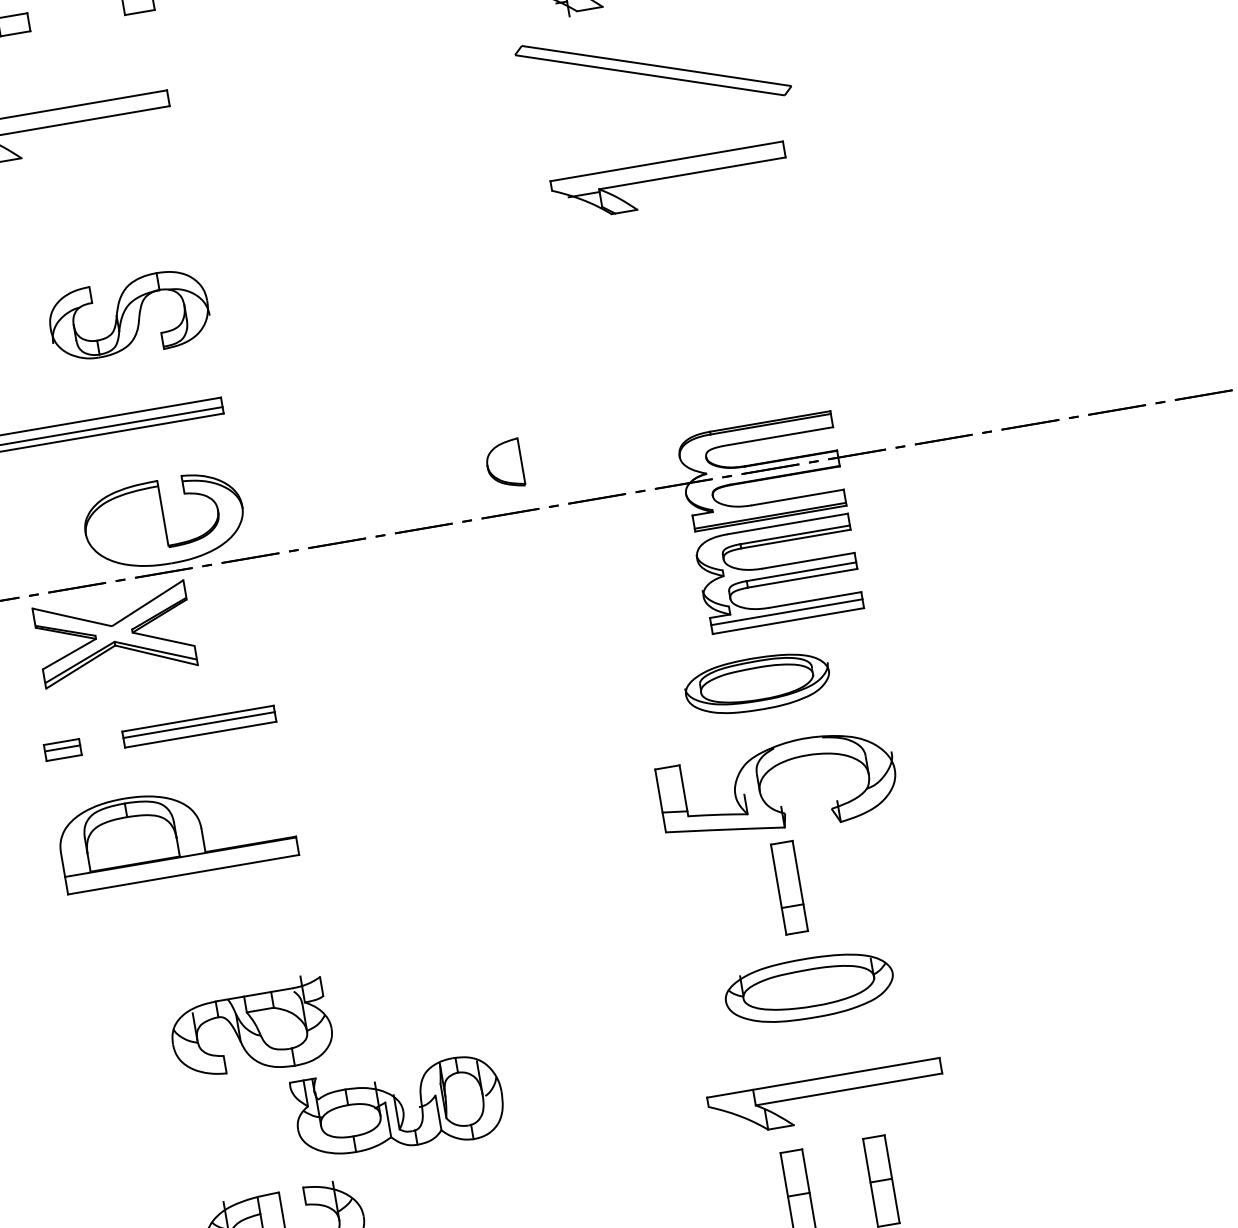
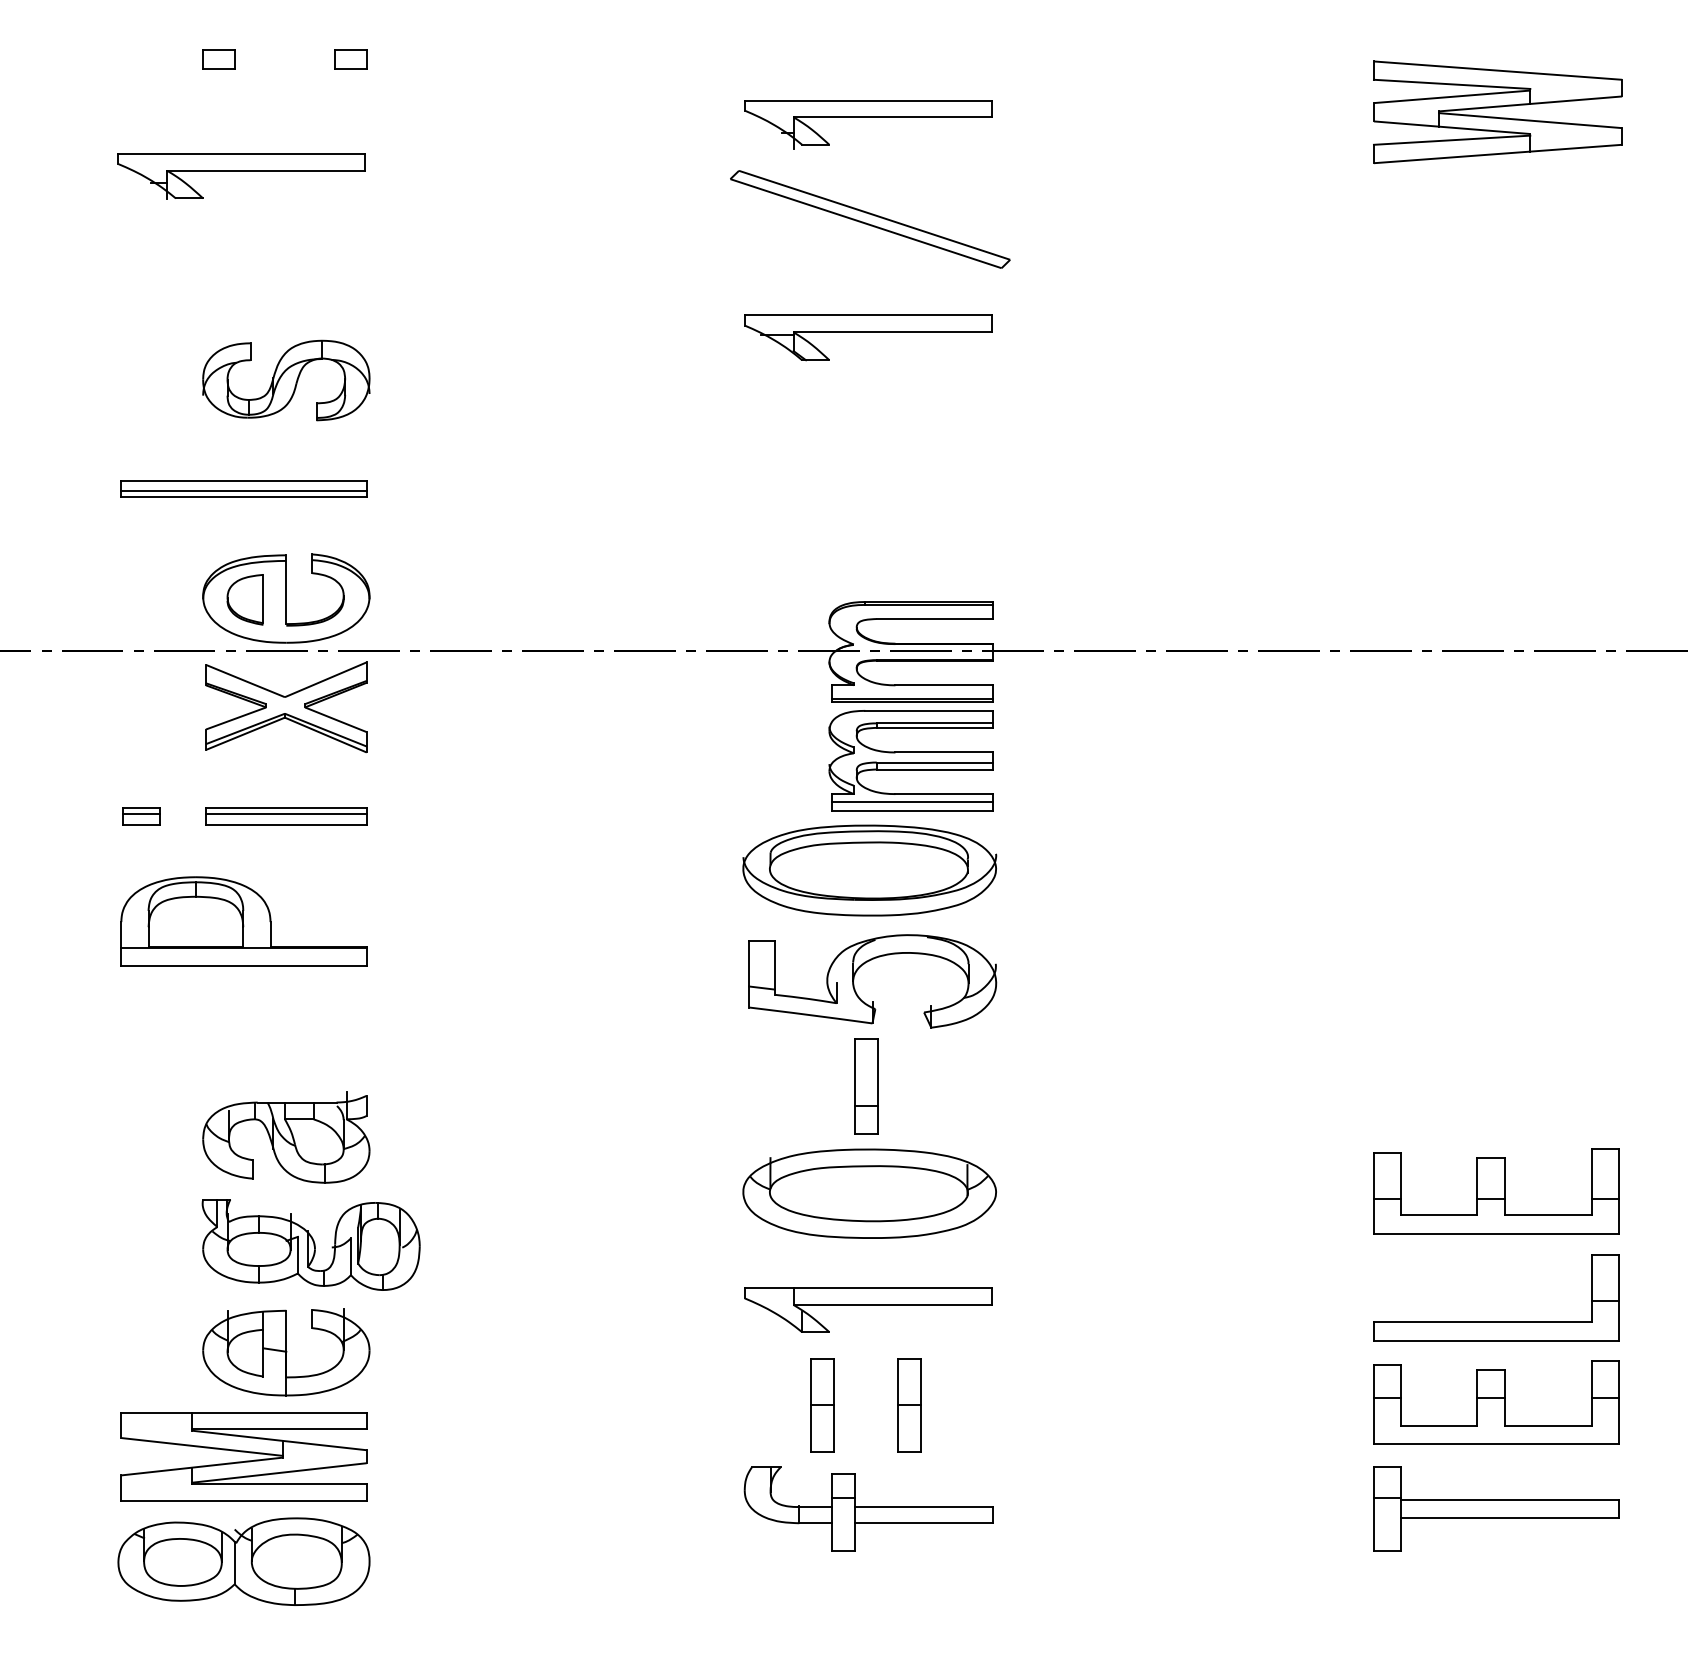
part: (503, 464) -> (244, 599), moved
part: (115, 635) -> (286, 707), moved
part: (757, 683) -> (869, 870), size x1.67
part: (809, 988) -> (869, 1193), size x1.43
part: (398, 1107) -> (310, 1244), moved

